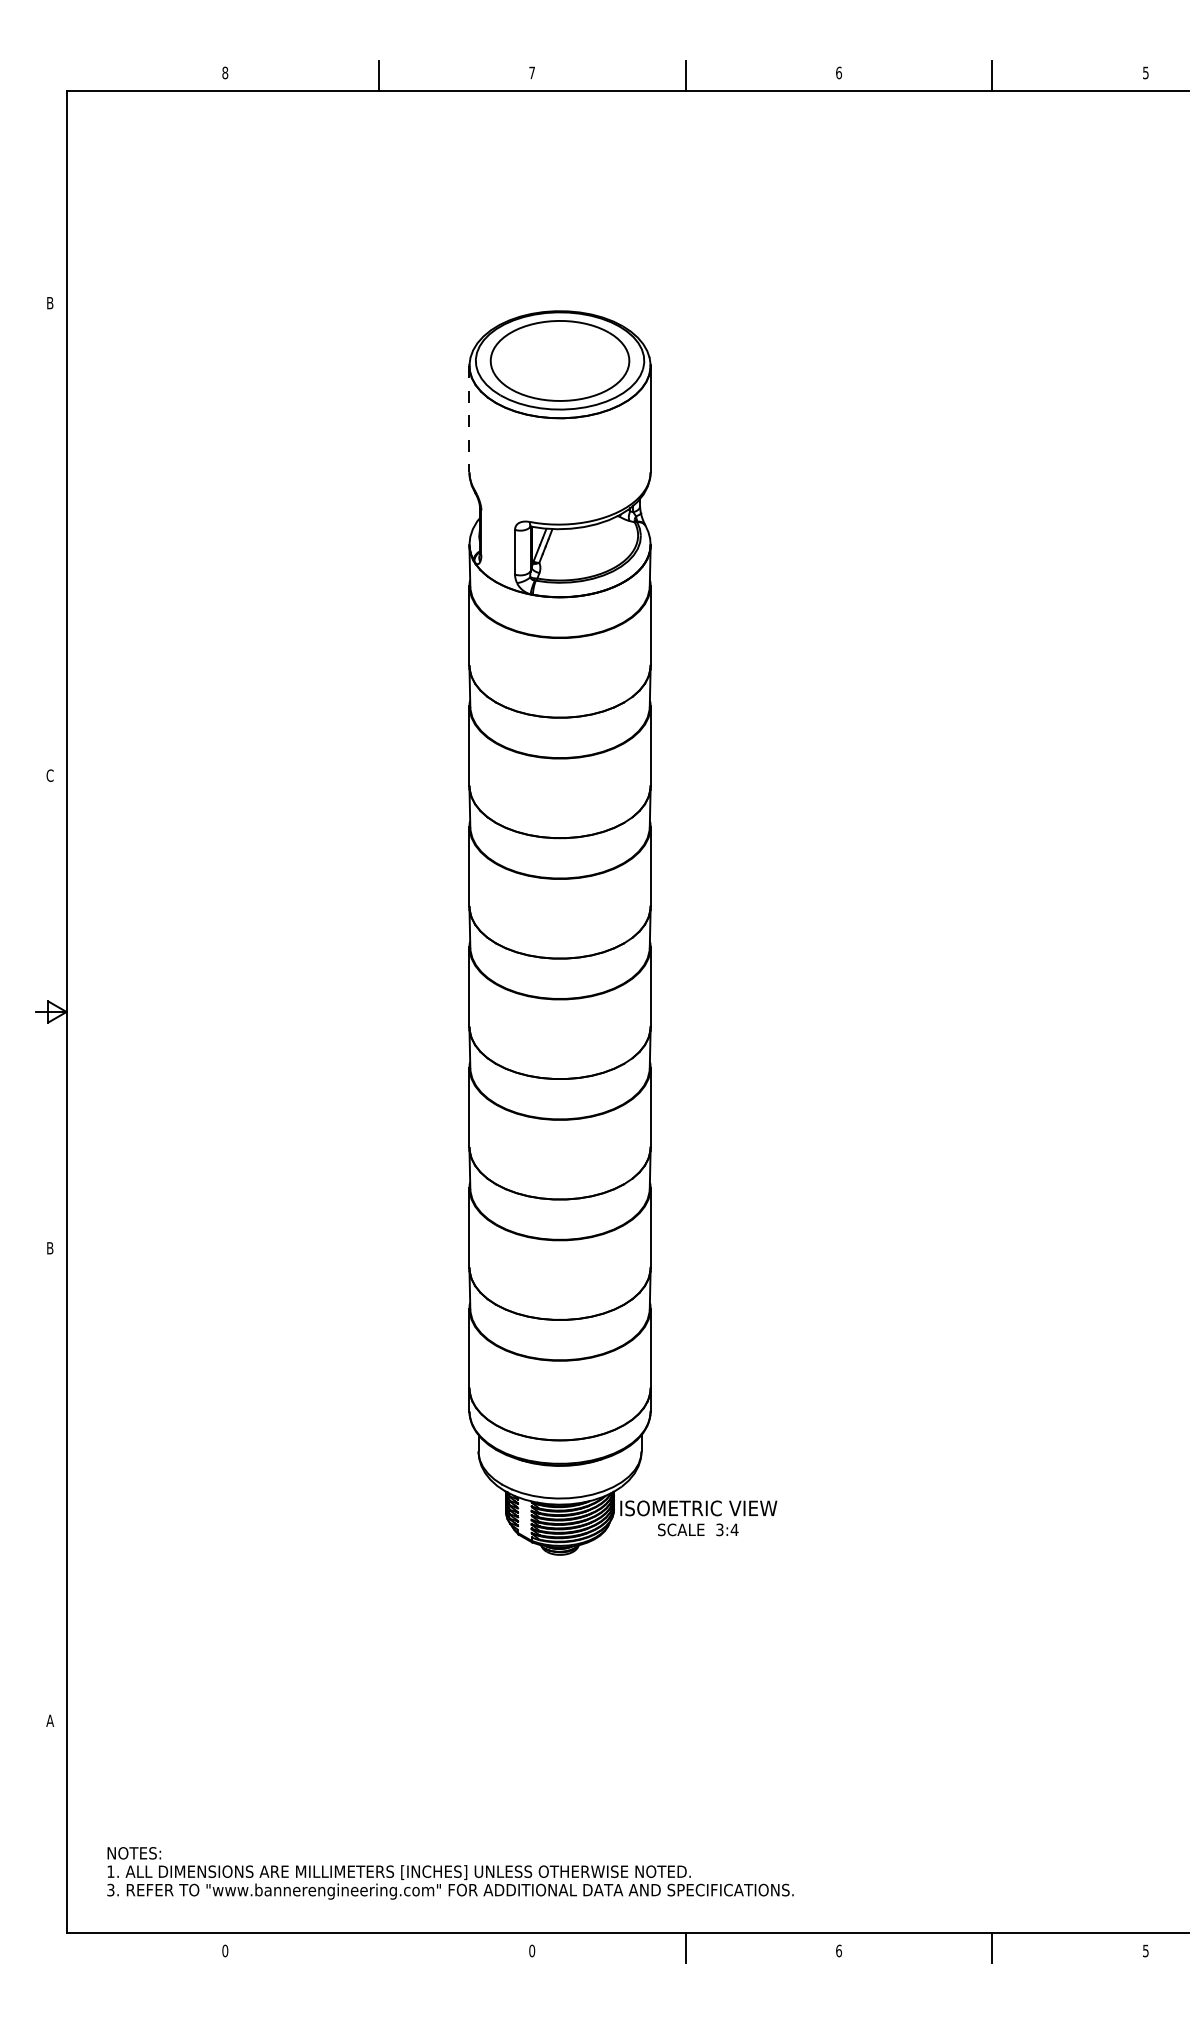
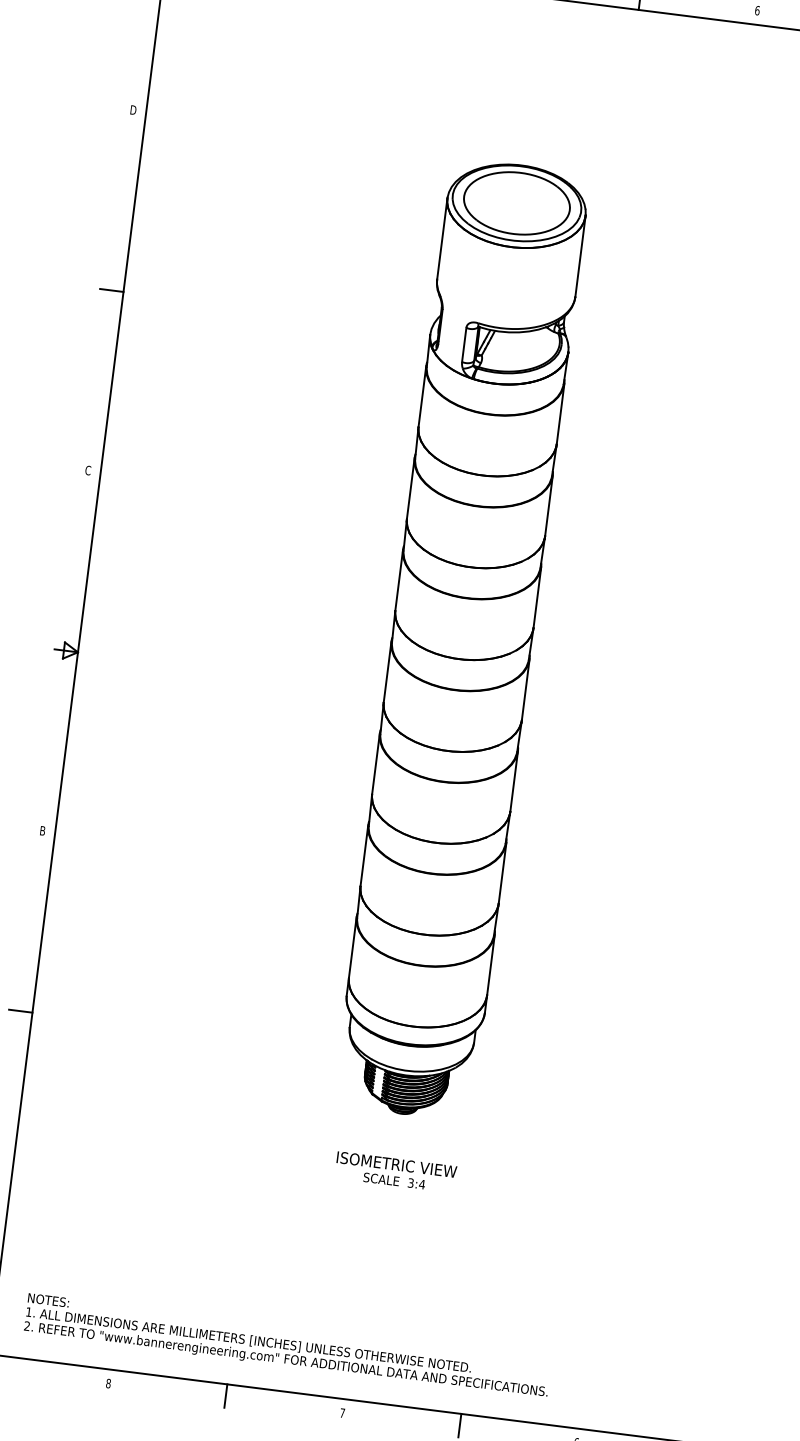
text: (49, 303) -> (133, 110), B -> D
line: (469, 419) -> (442, 239), dashed -> solid
line: (50, 539) -> (111, 290), added
line: (50, 1484) -> (20, 1011), added
text: (698, 1518) -> (395, 1172), moved
text: (110, 1890) -> (26, 1326), 3. -> 2.
line: (378, 1947) -> (225, 1395), added
text: (225, 1950) -> (108, 1383), 0 -> 8
text: (532, 1950) -> (342, 1412), 0 -> 7

